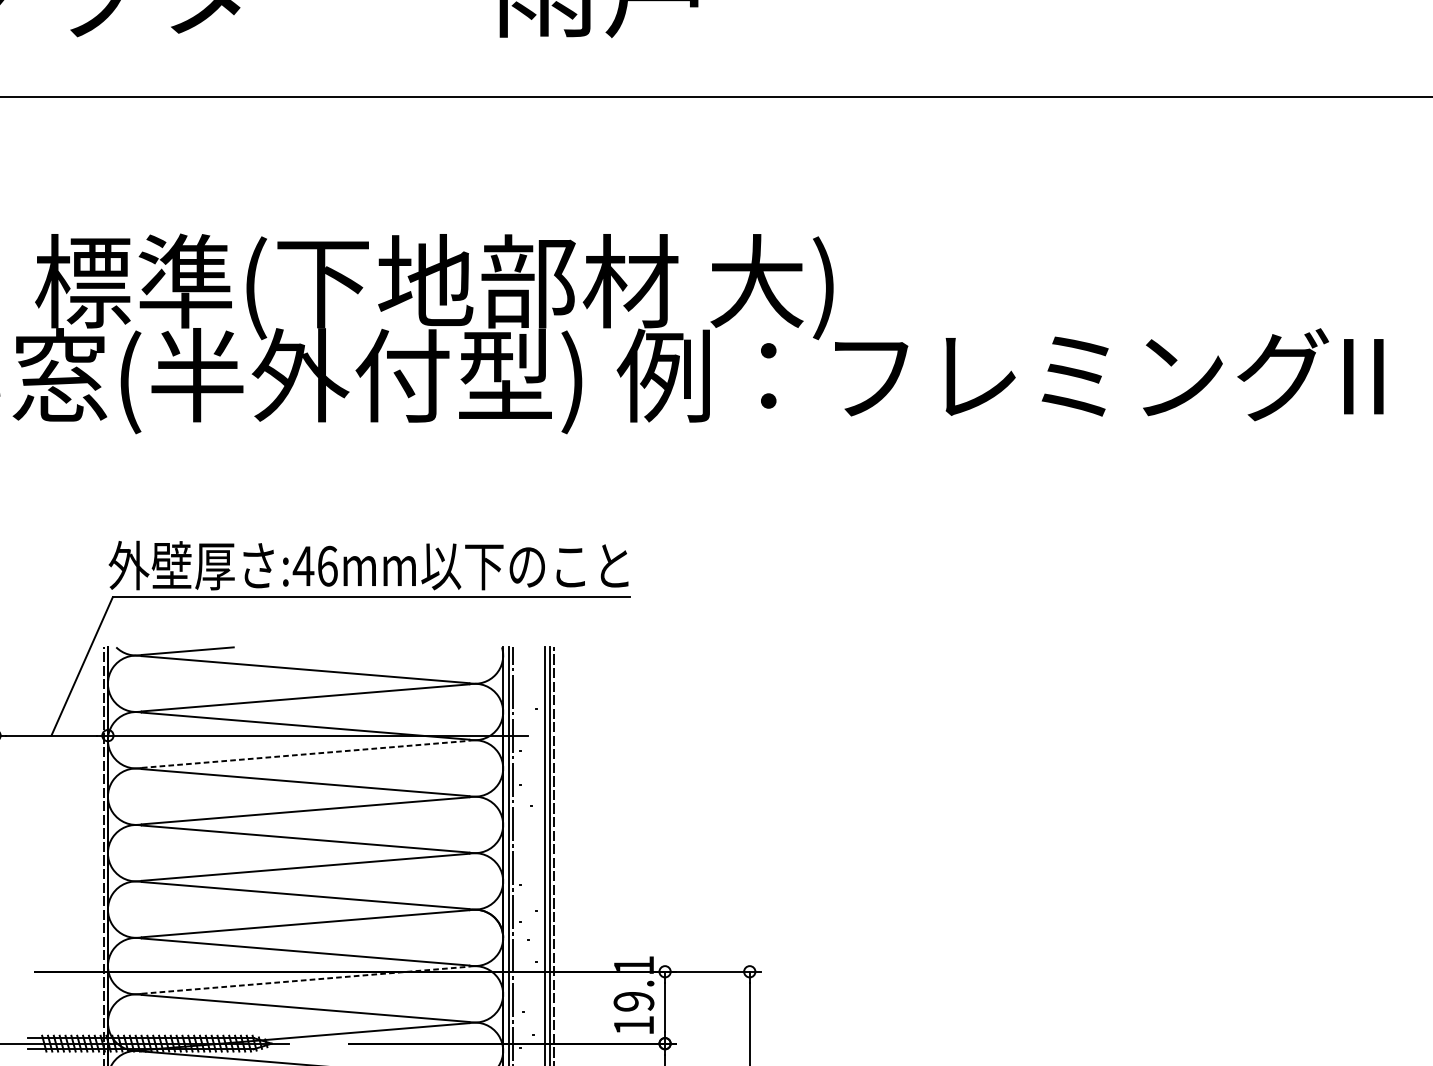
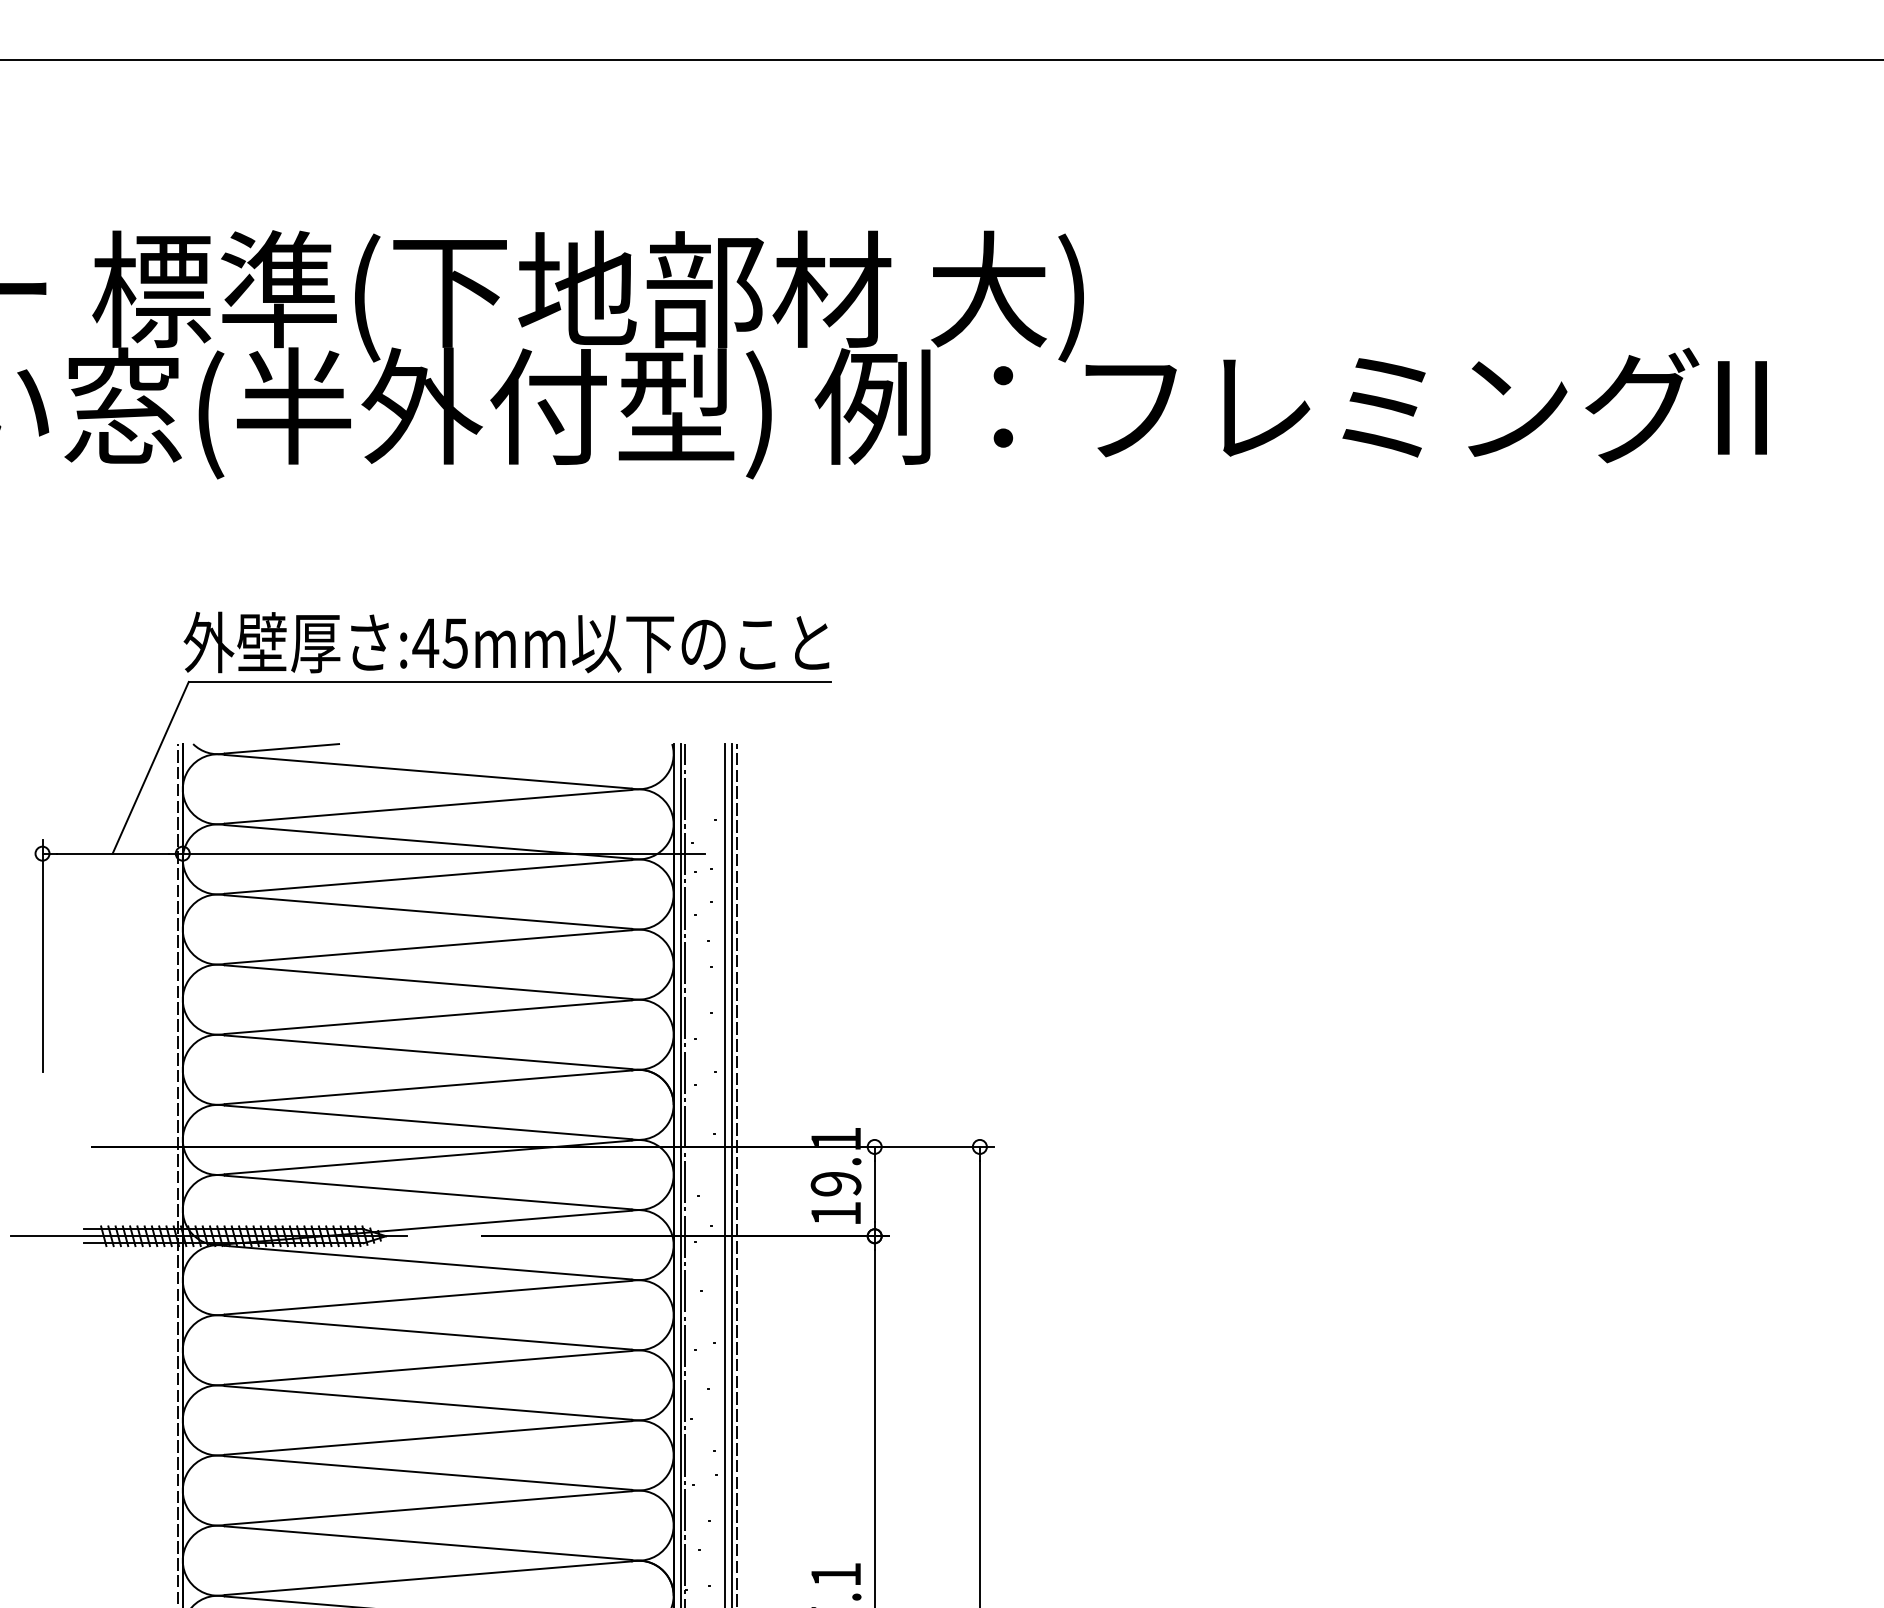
text: (327, 566) -> (455, 643), :46mm -> :45mm
line: (305, 754) -> (428, 876), dashed -> solid
line: (305, 980) -> (428, 1157), dashed -> solid

